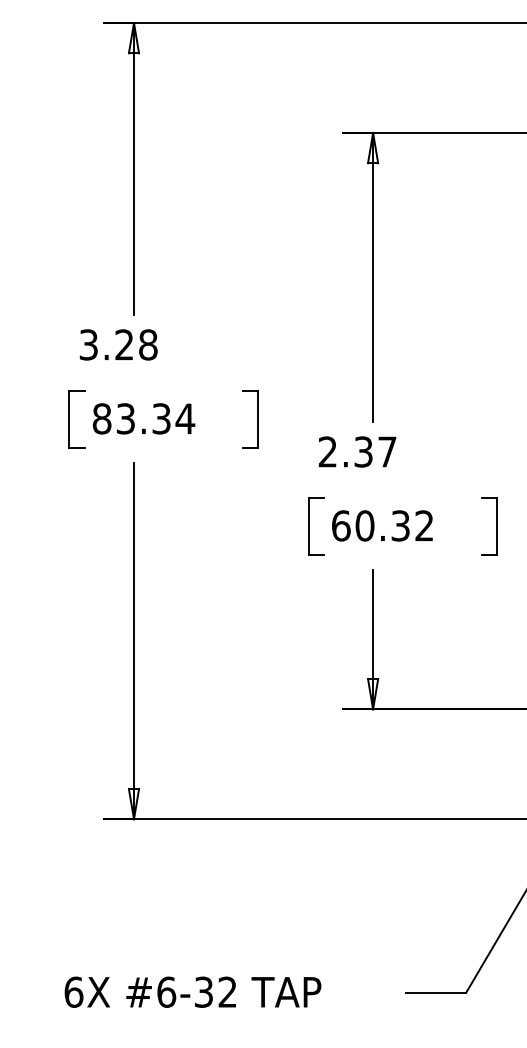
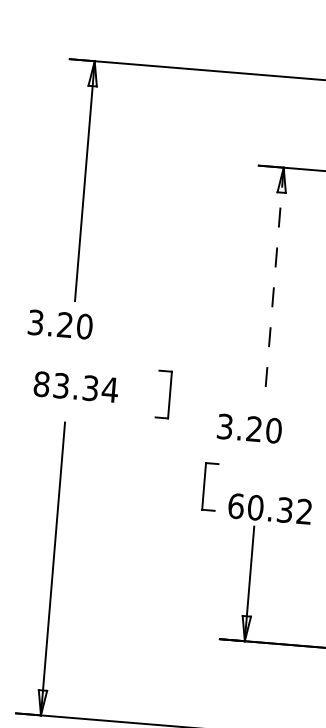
line: (373, 277) -> (274, 286), solid -> dashed
text: (148, 344) -> (84, 326), 3.28 -> 3.20
part: (69, 419) -> (14, 382), removed
text: (357, 451) -> (249, 428), 2.37 -> 3.20
text: (382, 525) -> (270, 508), moved

